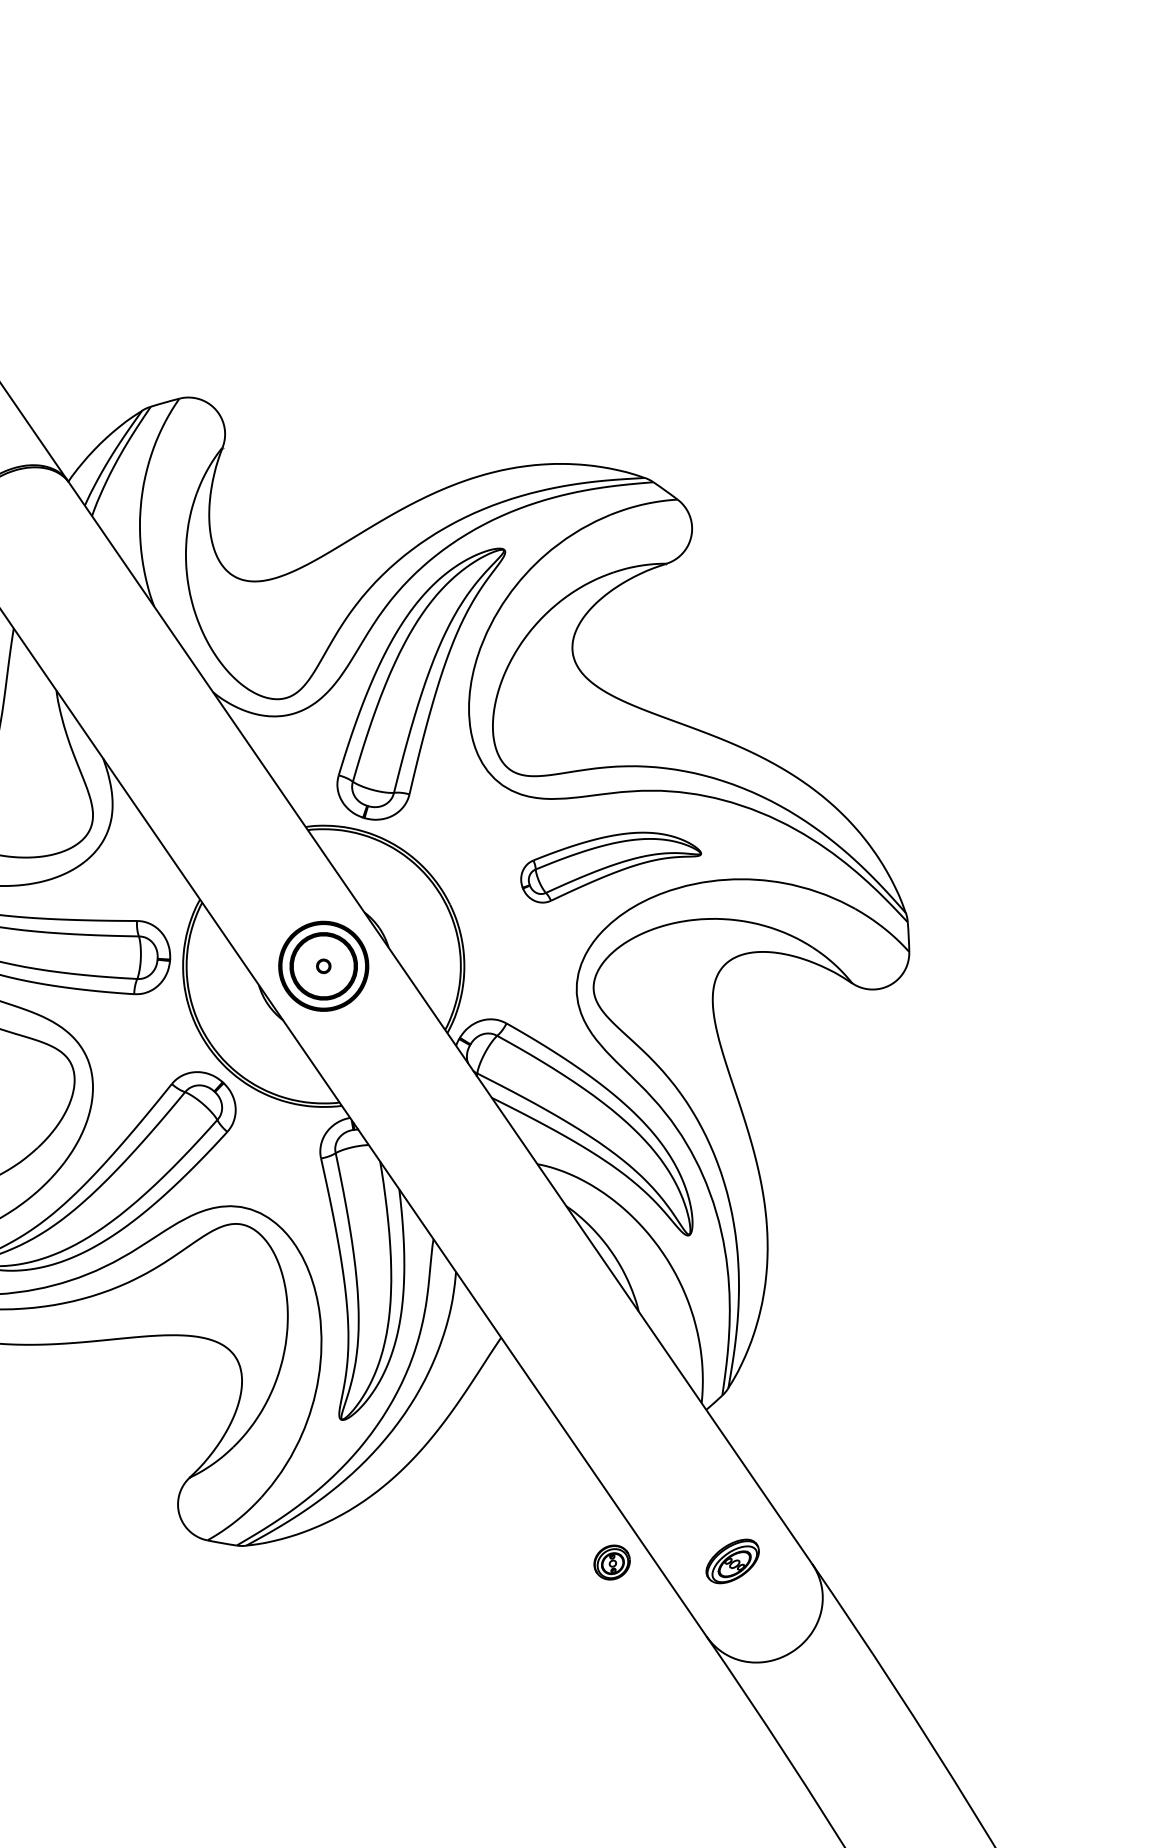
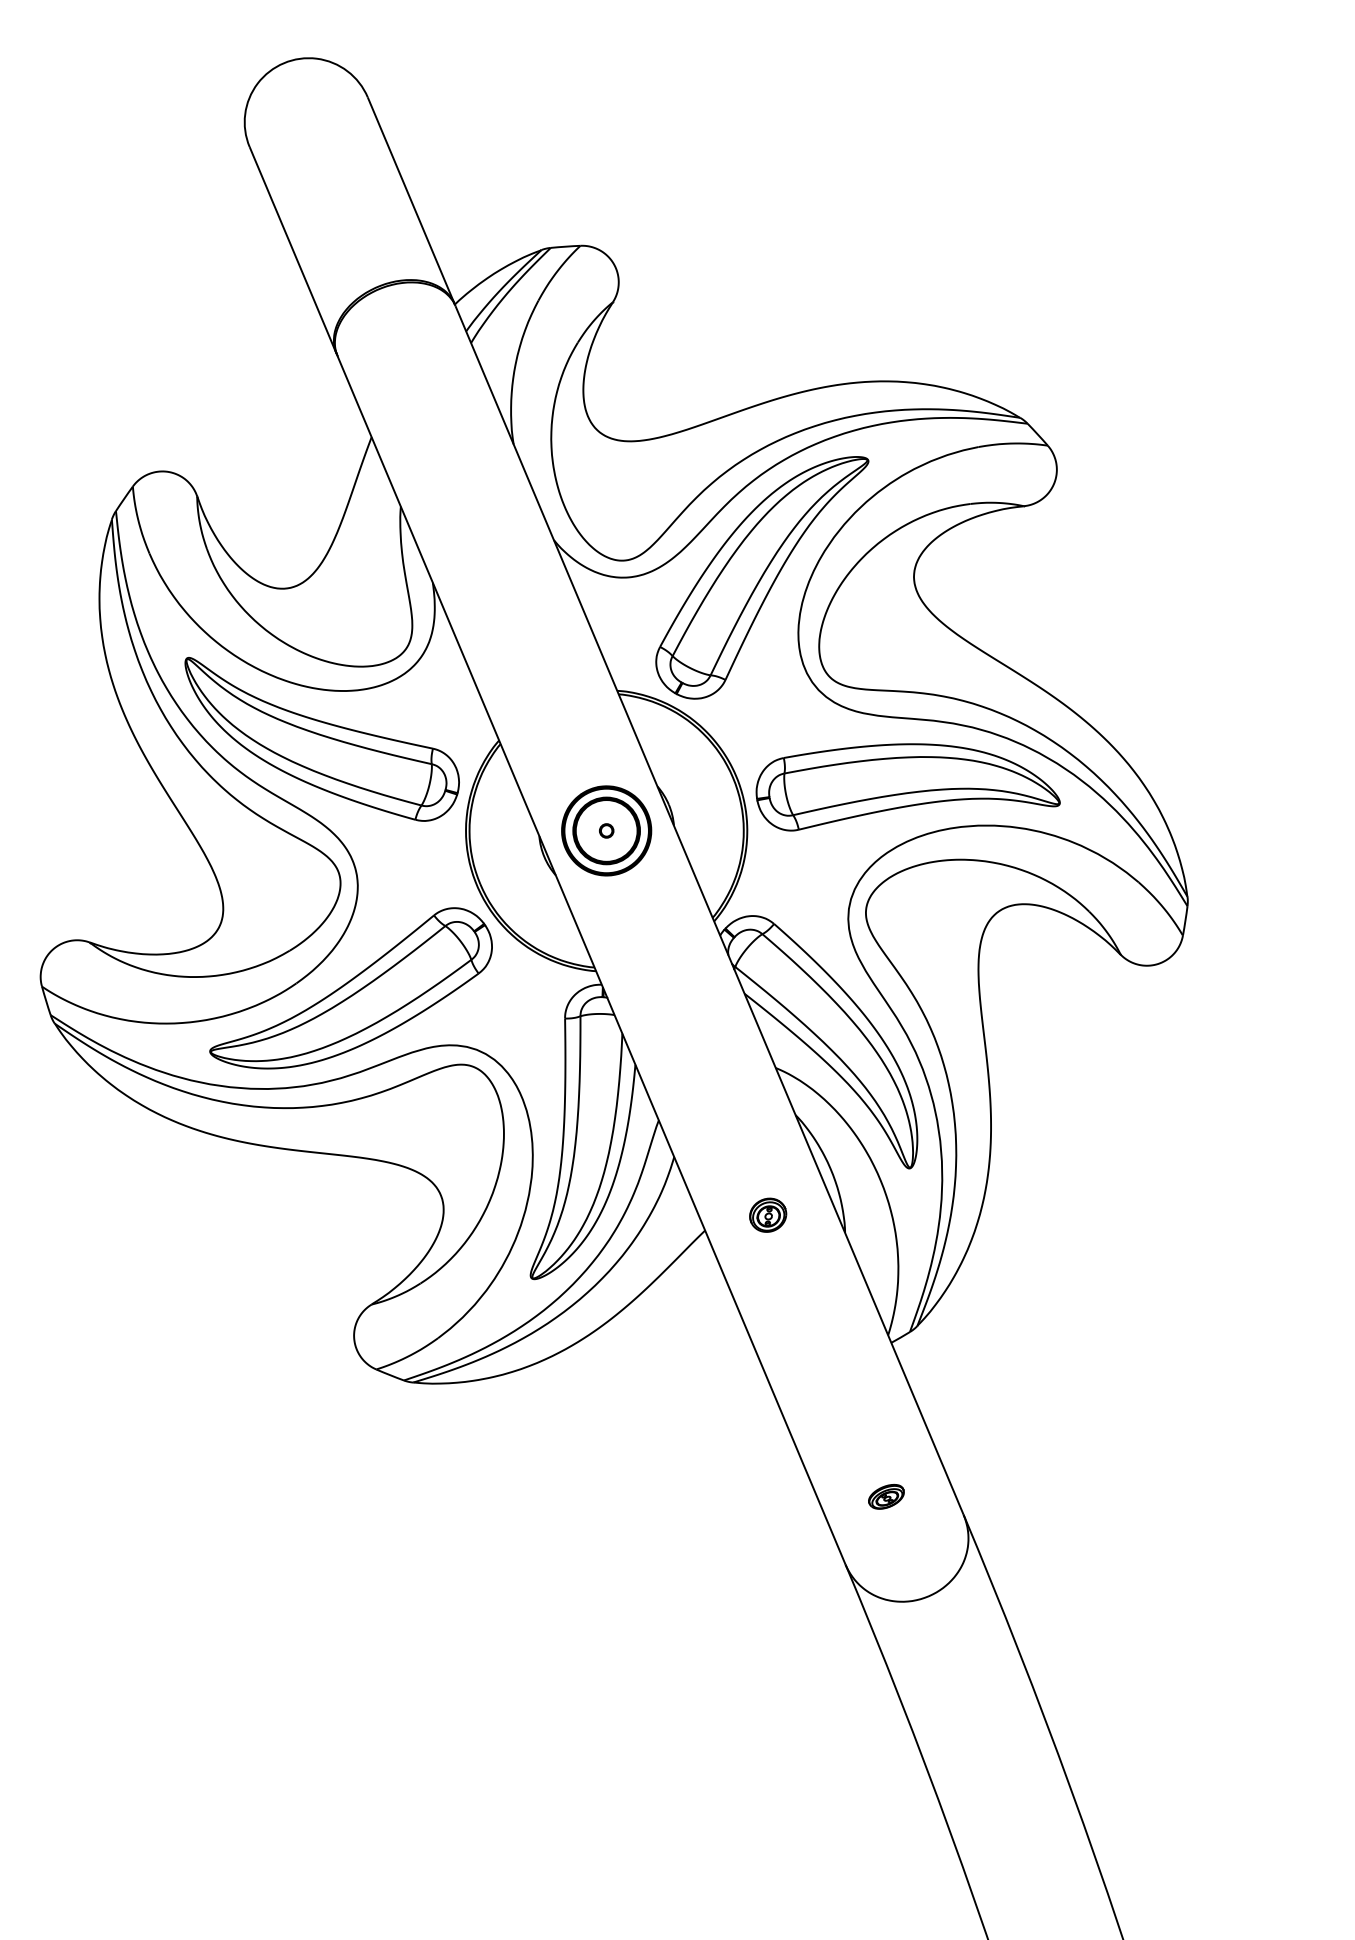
part: (609, 862) -> (907, 787), size x1.67
part: (612, 1561) -> (768, 1214), moved
part: (732, 1561) -> (886, 1496), size x0.62

